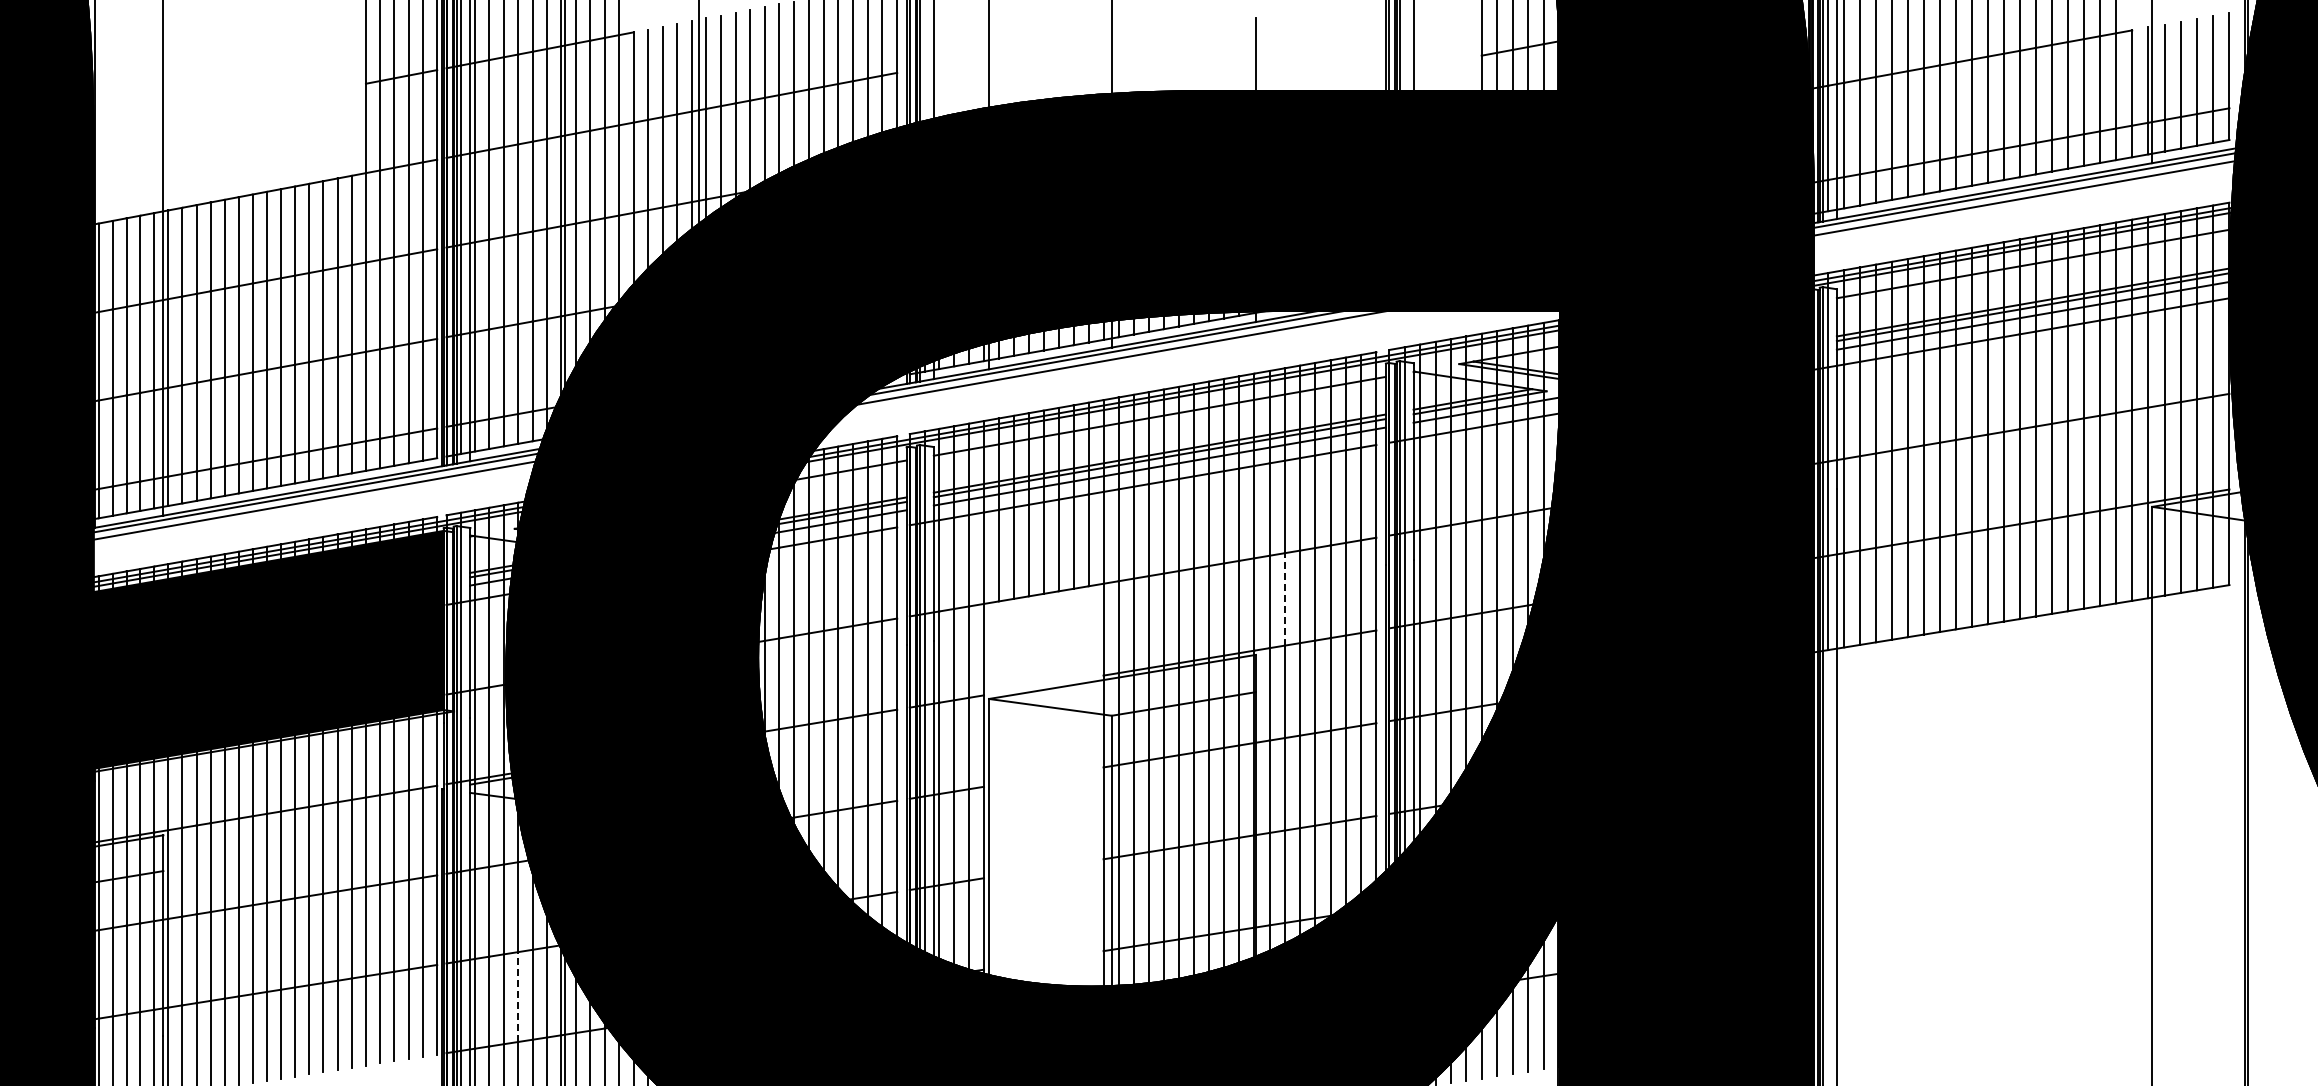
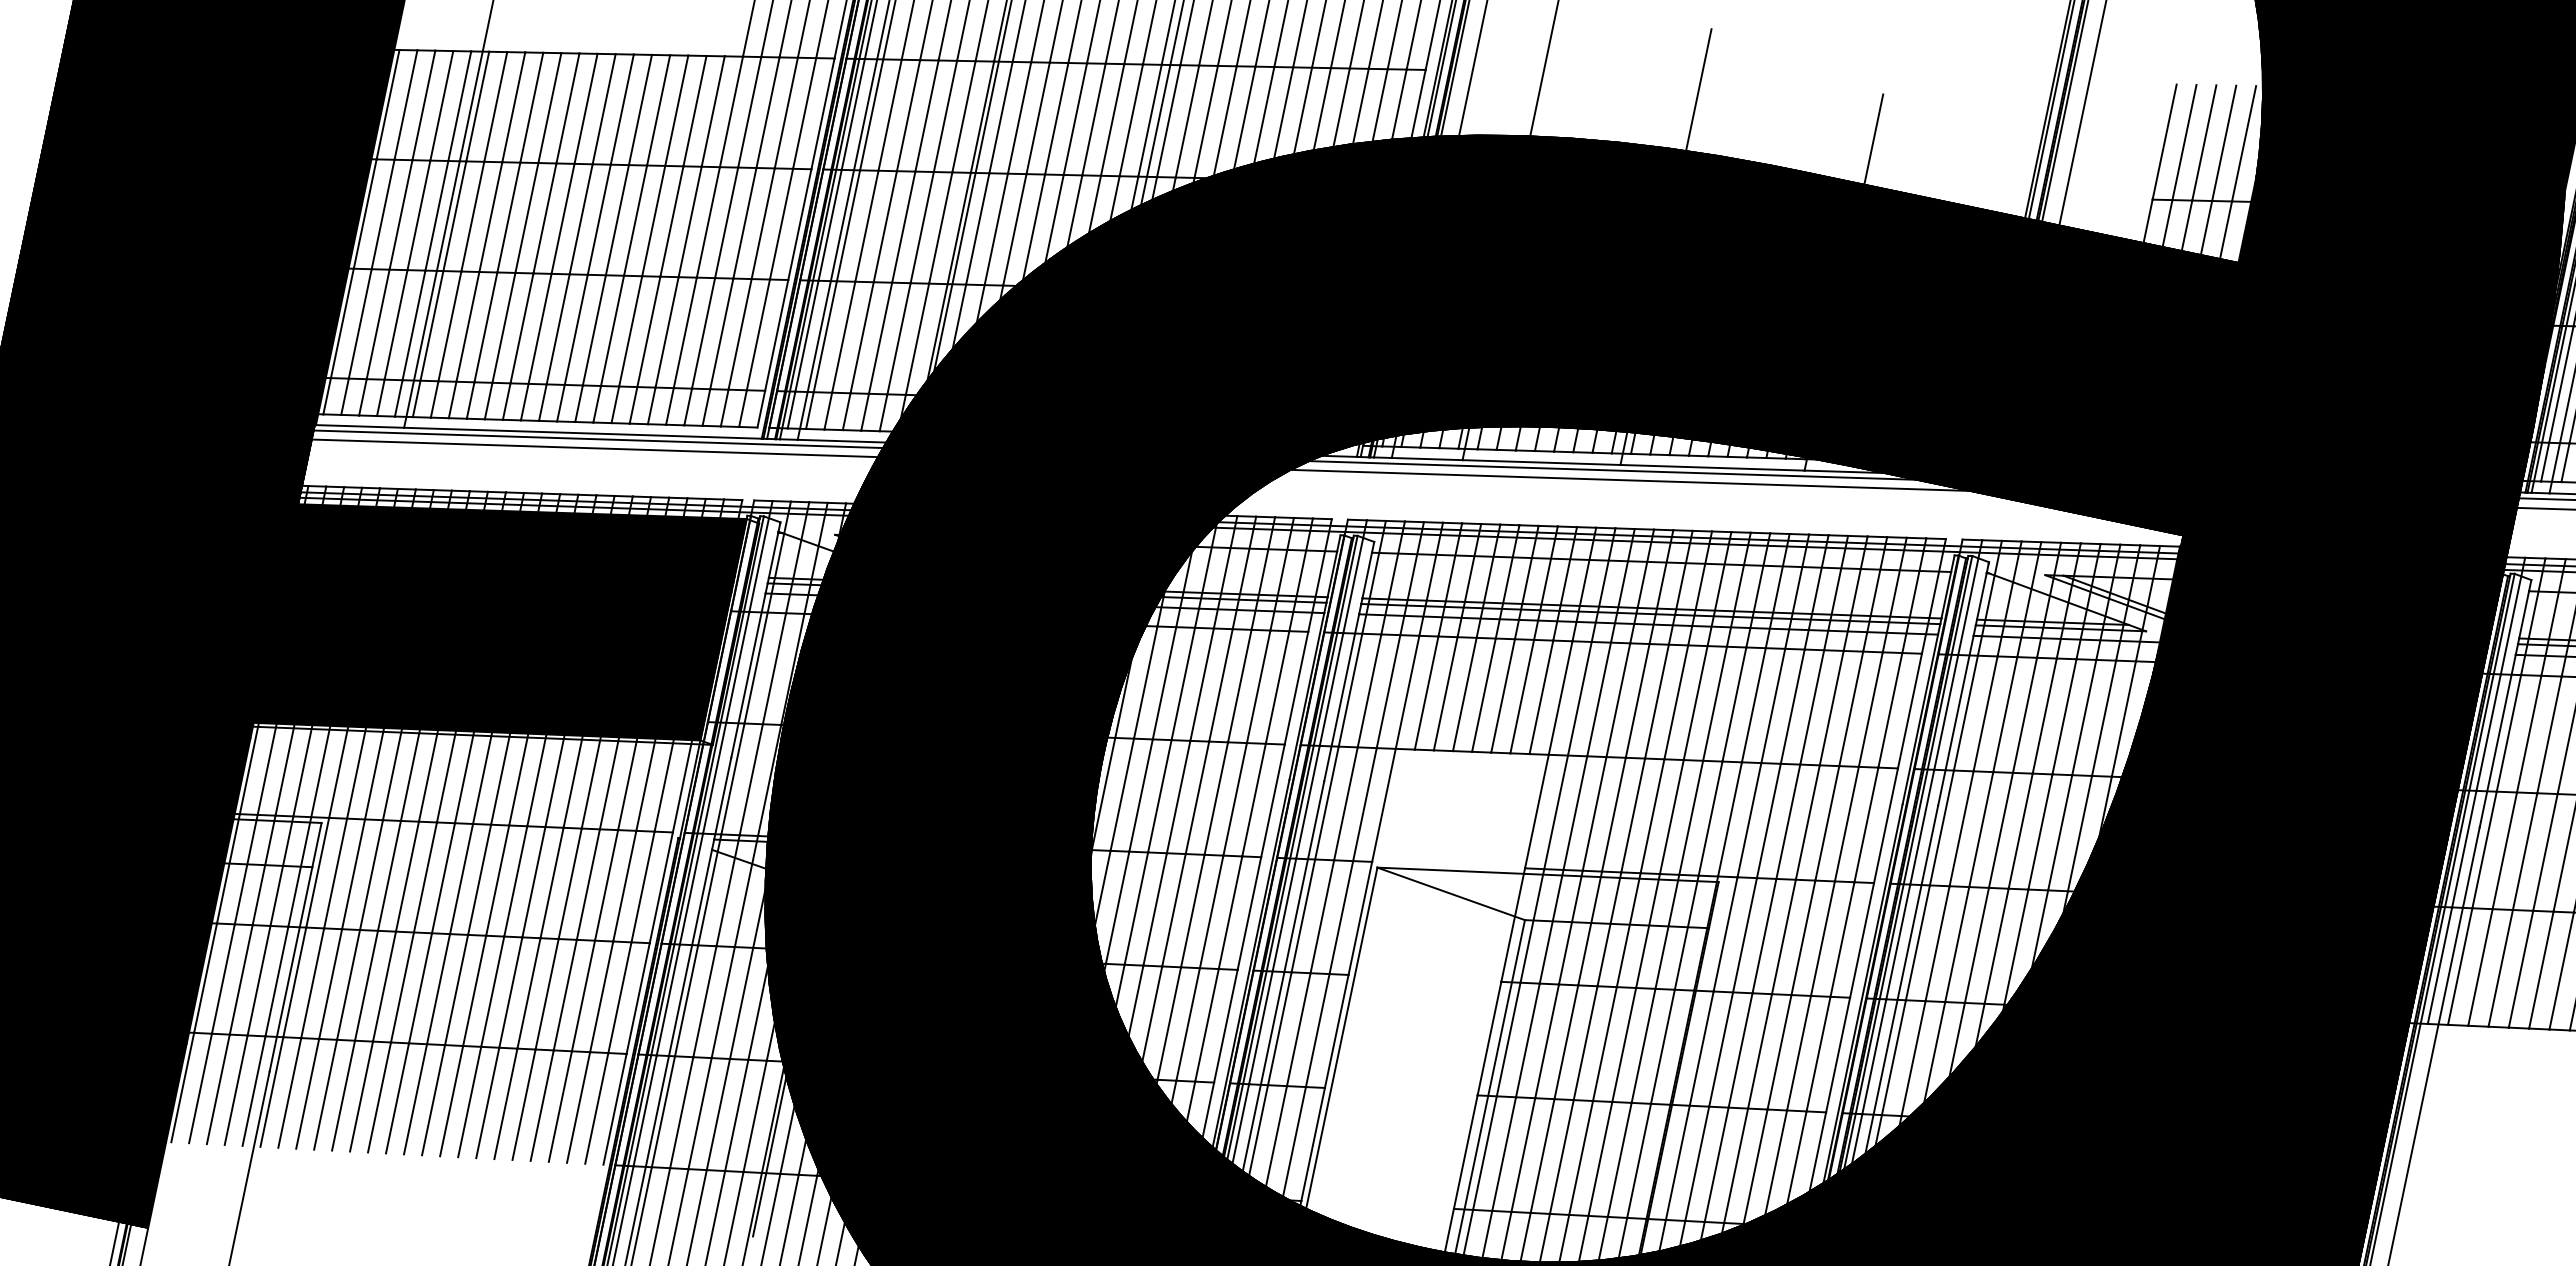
line: (1284, 598) -> (1768, 819), dashed -> solid
line: (518, 997) -> (718, 1115), dashed -> solid

